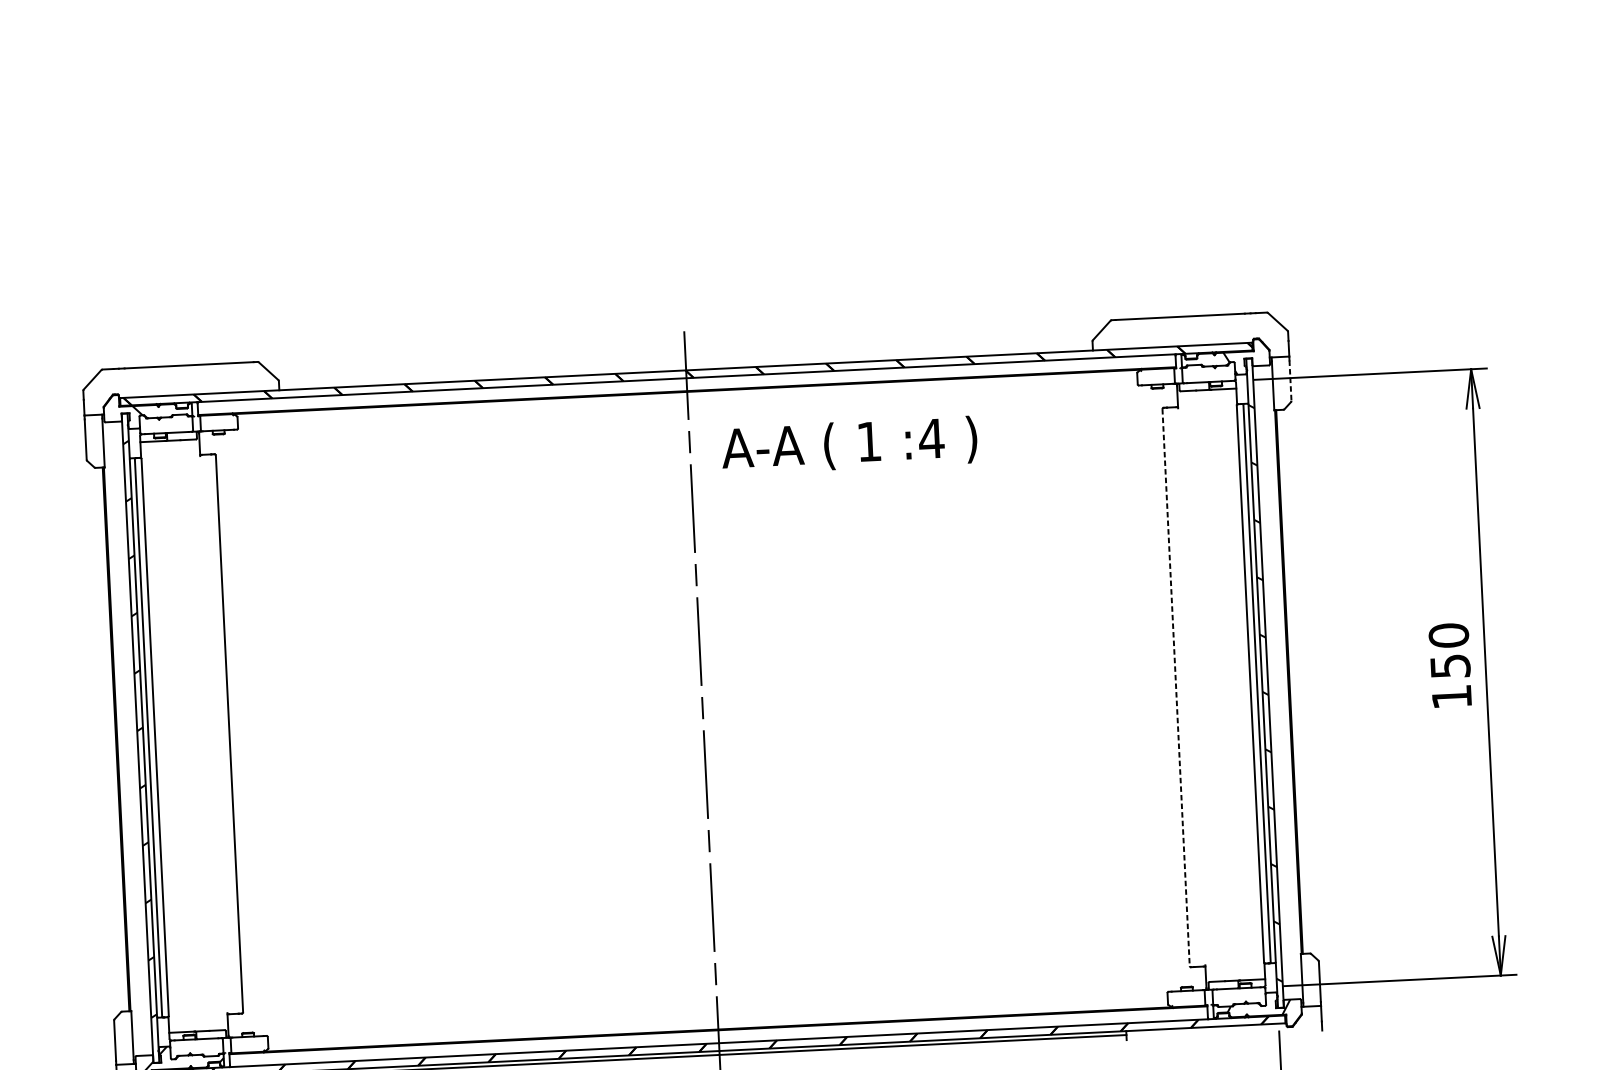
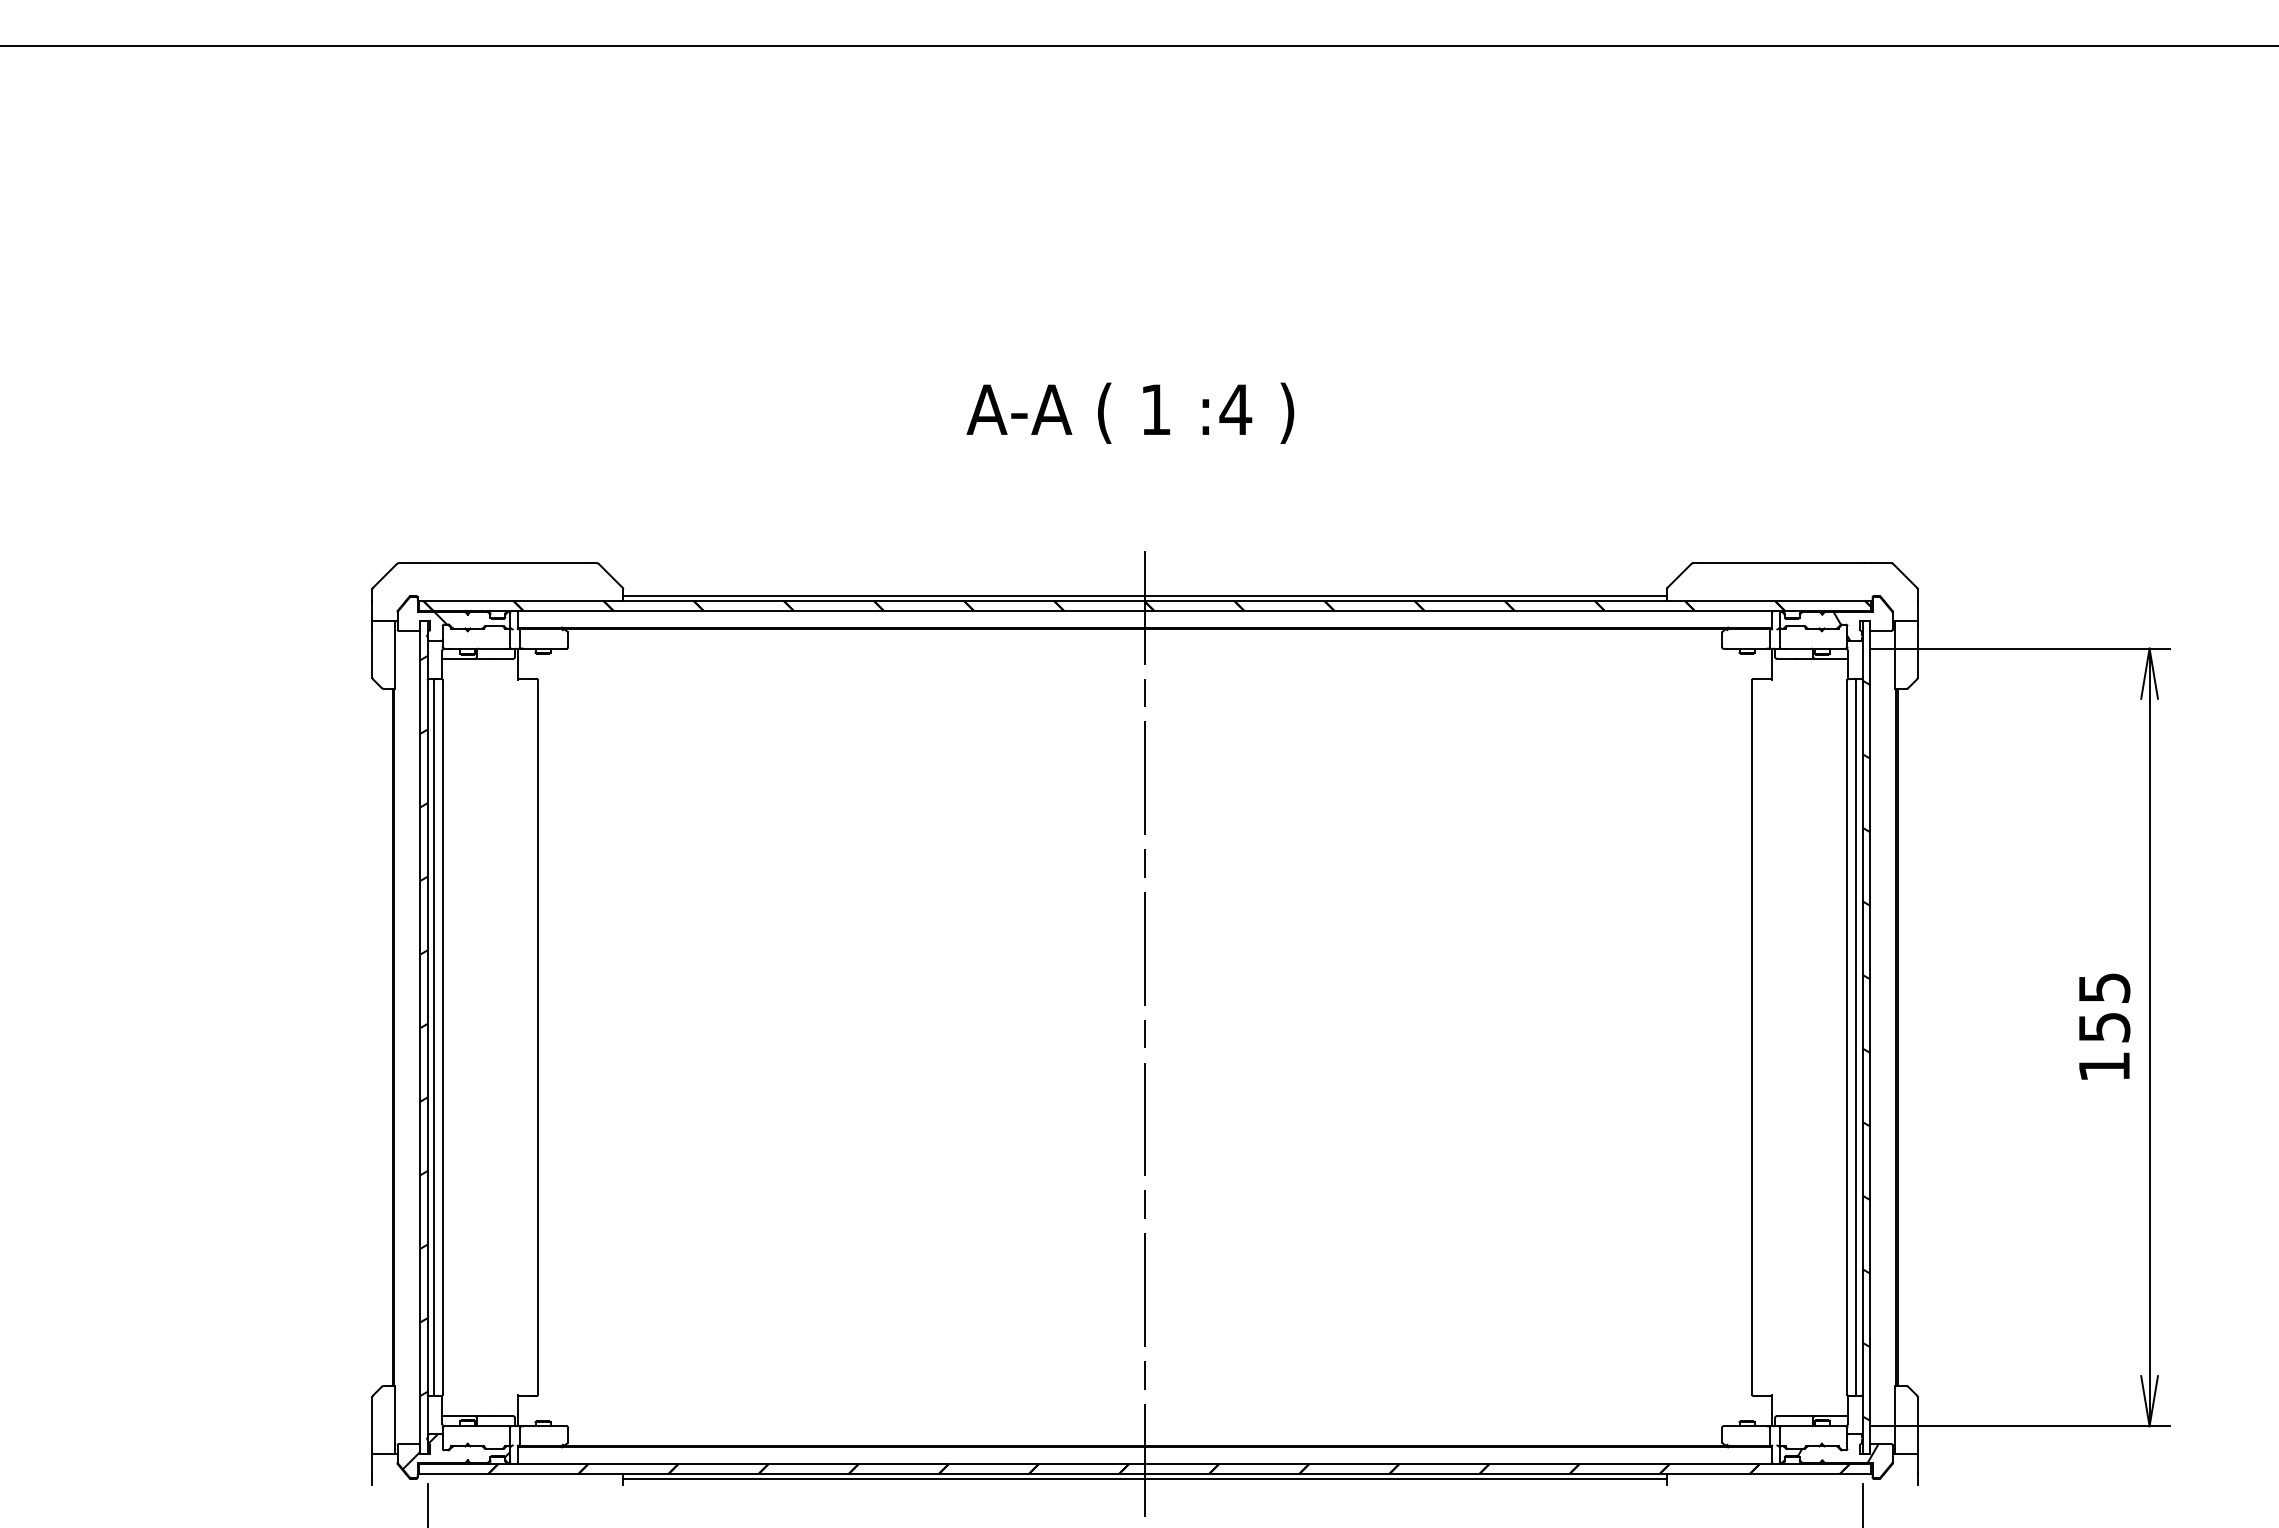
line: (685, 366) -> (1144, 595), added
line: (1290, 380) -> (1917, 651), dashed -> solid
text: (849, 444) -> (1130, 412), moved
text: (1448, 635) -> (2104, 987), 150 -> 155
line: (1176, 687) -> (1752, 1037), dashed -> solid

